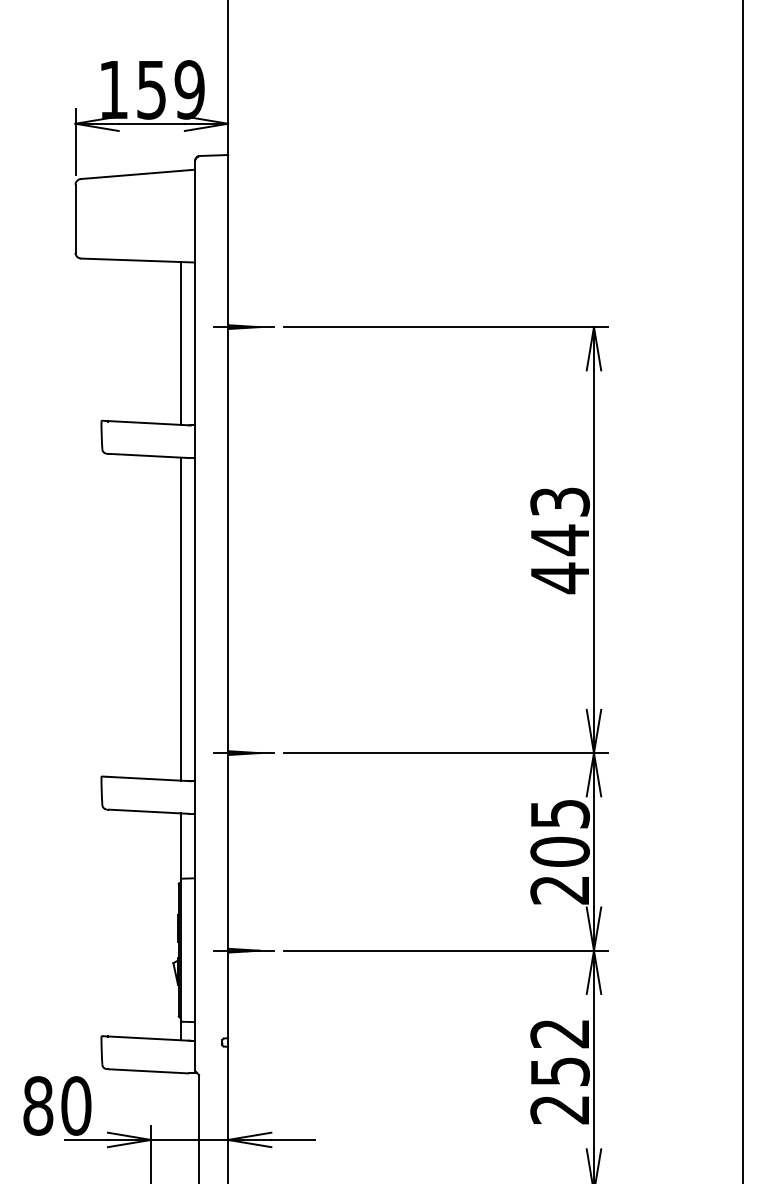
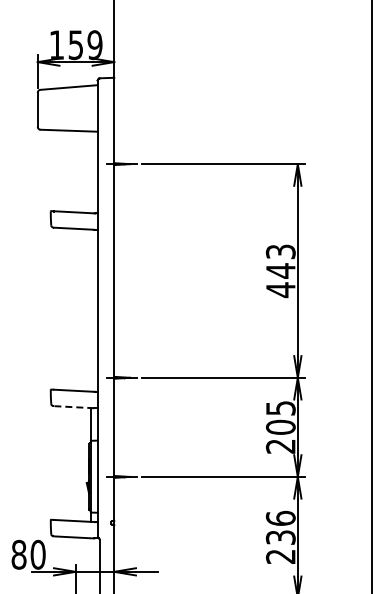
line: (180, 343) -> (90, 172), removed
line: (180, 618) -> (90, 310), removed
line: (148, 812) -> (74, 407), solid -> dashed
text: (559, 1051) -> (280, 527), 252 -> 236

